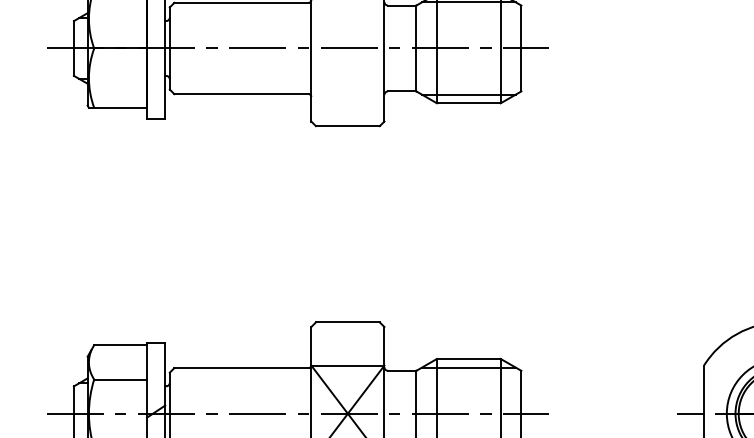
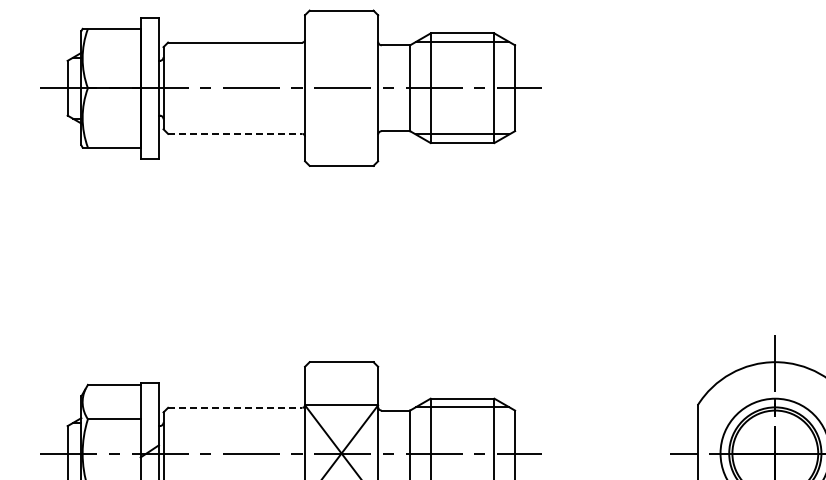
line: (241, 93) -> (235, 133), solid -> dashed
line: (241, 367) -> (235, 407), solid -> dashed

